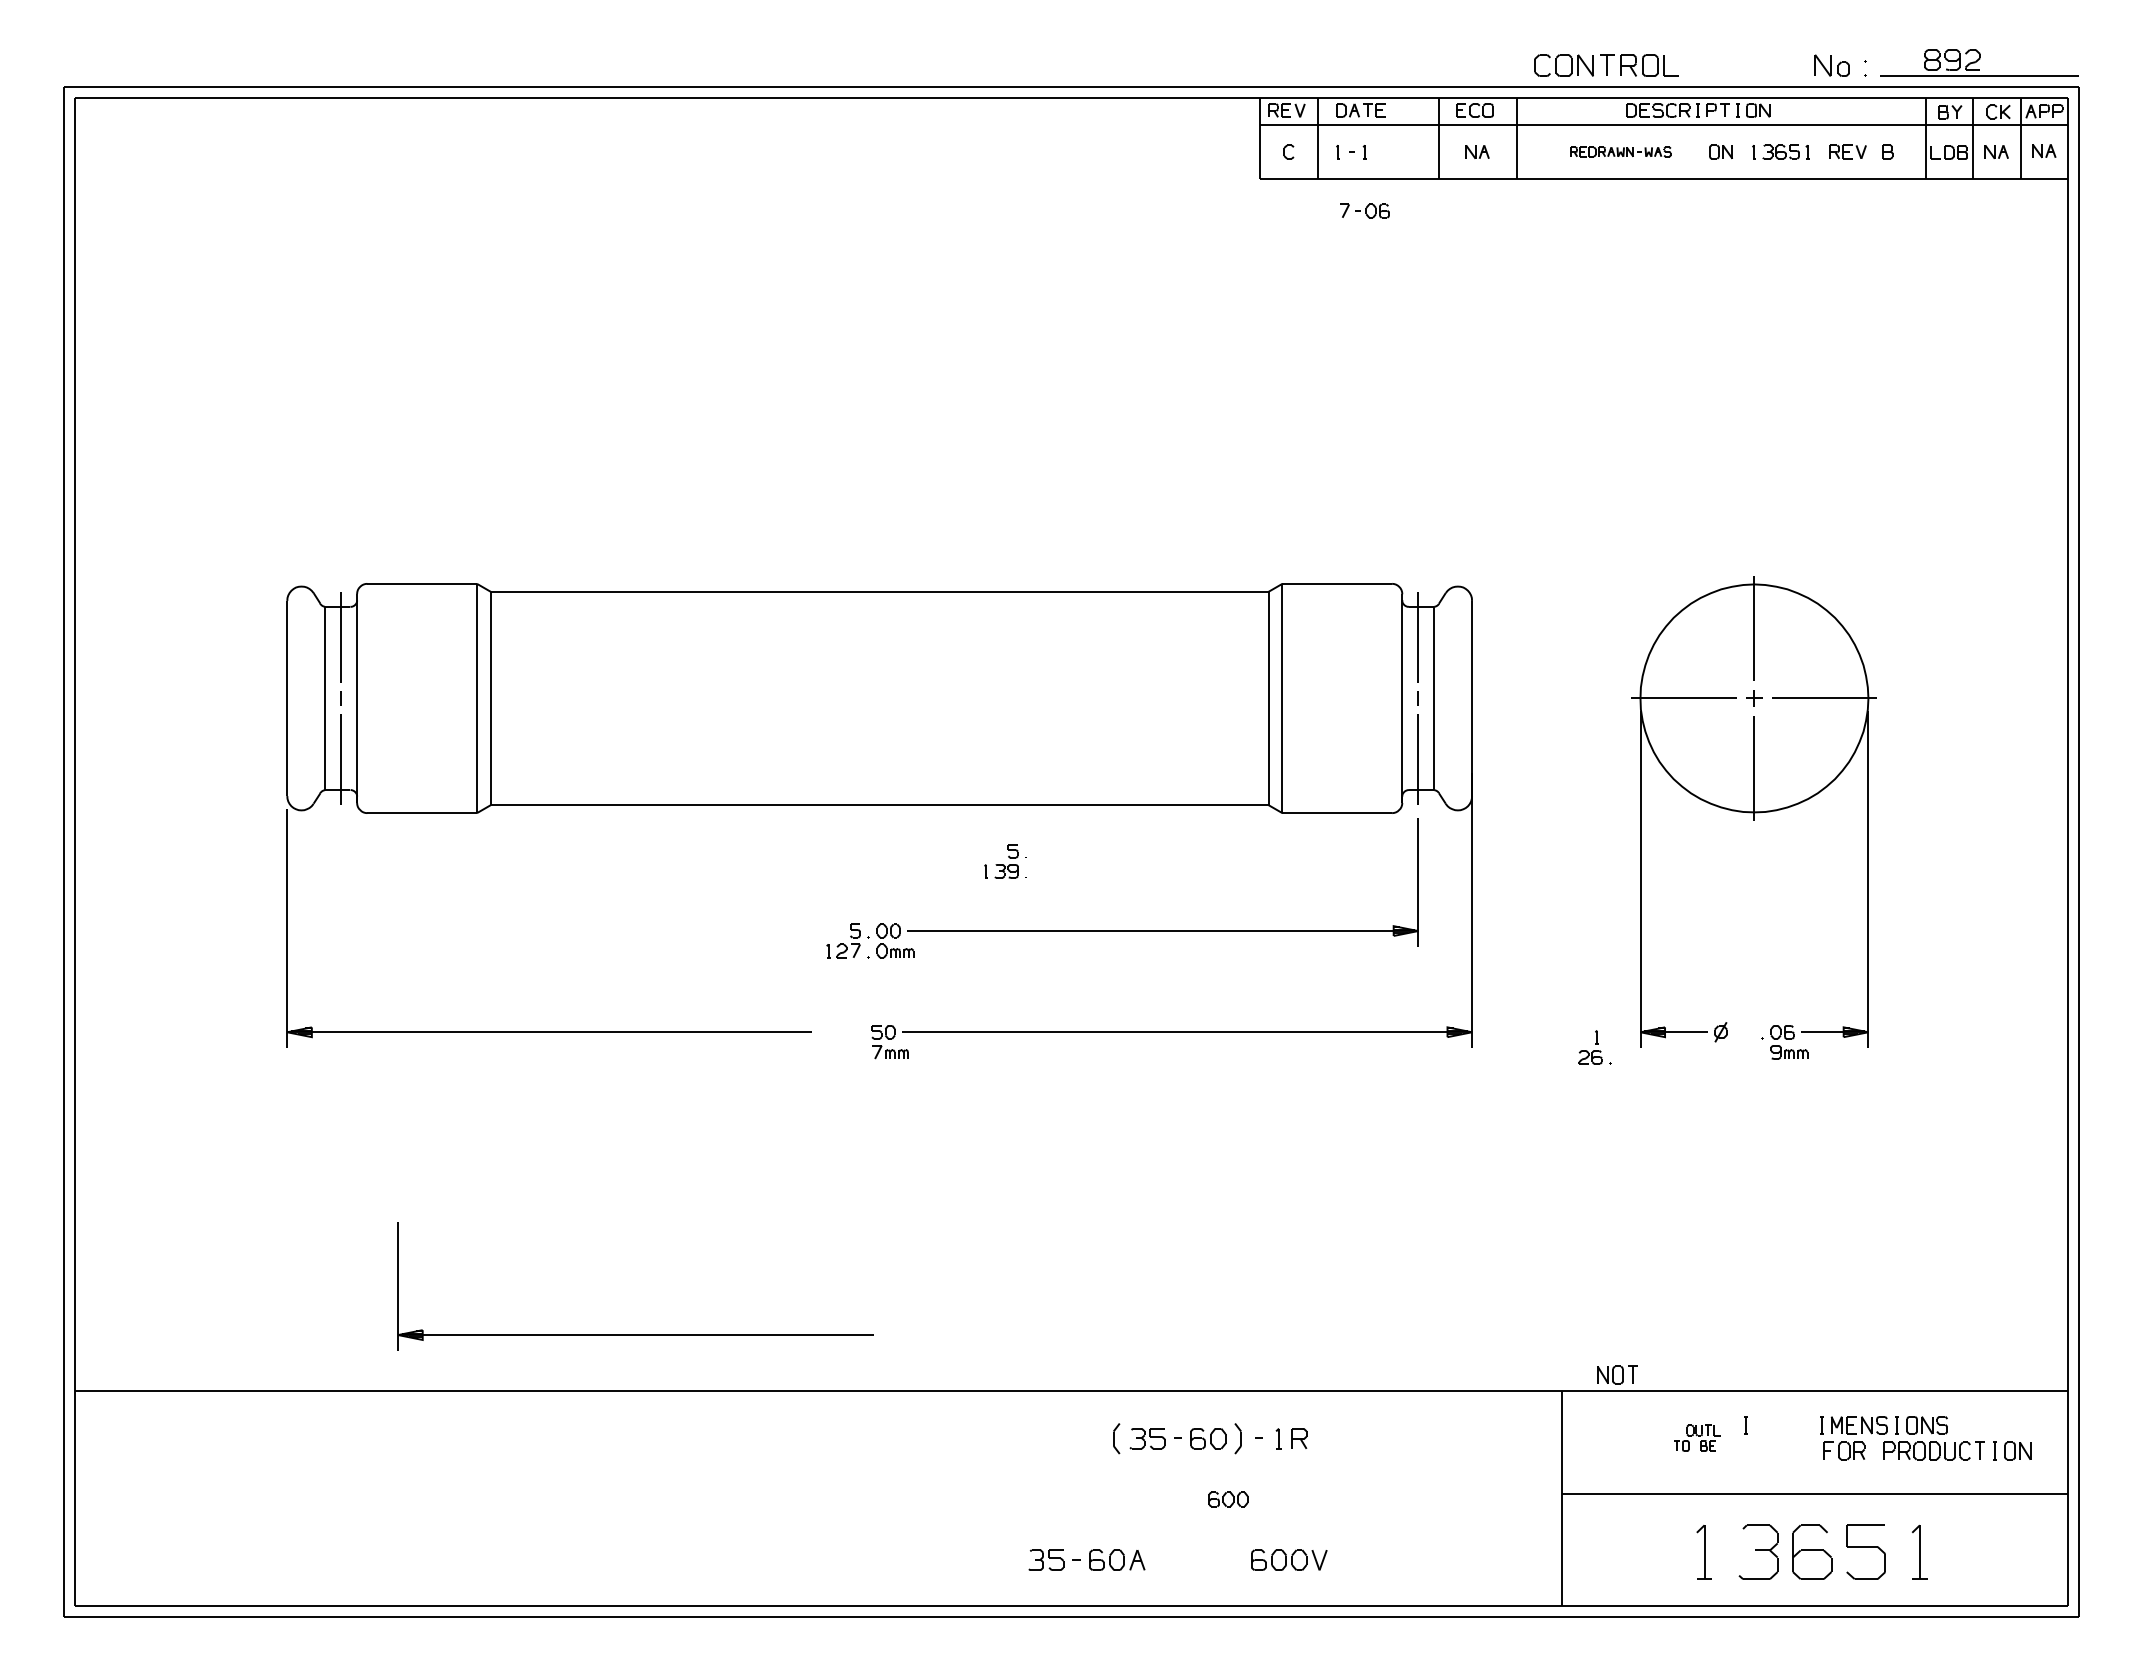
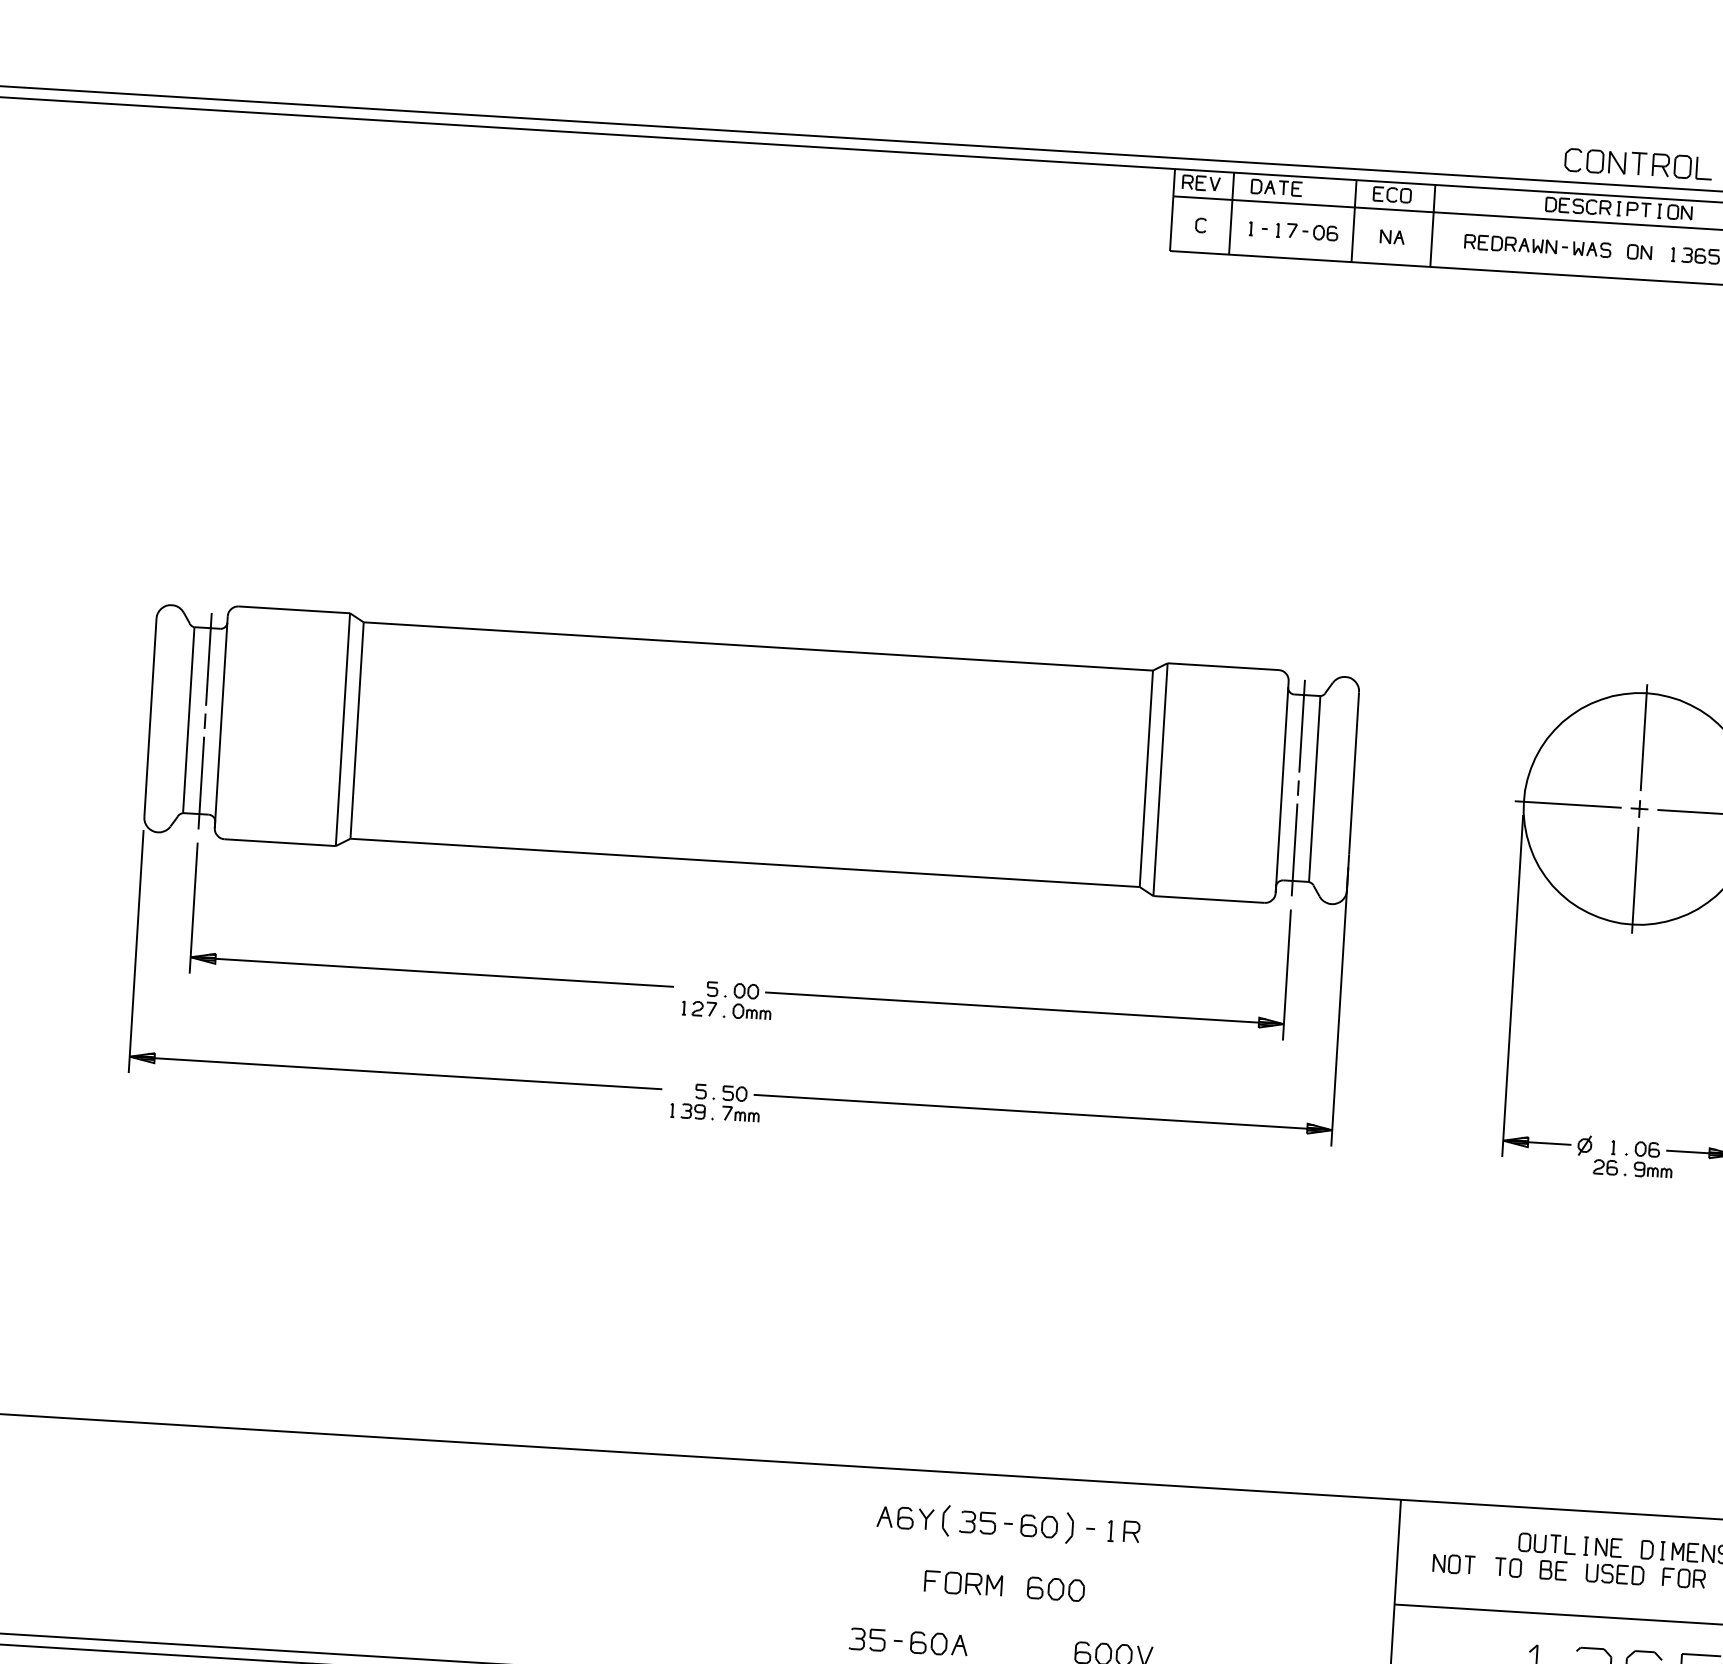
part: (1606, 65) -> (1638, 164), moved
part: (1620, 151) -> (1537, 245), size x1.43
part: (1364, 210) -> (1312, 231), moved
part: (1005, 861) -> (692, 1101), moved
part: (1594, 1047) -> (1610, 1157), moved
part: (635, 1334) -> (431, 971), moved
part: (1617, 1374) -> (1453, 1563), moved
part: (1076, 1438) -> (905, 1518), added
part: (1696, 1438) -> (1534, 1556), size x1.67
part: (1780, 1438) -> (1620, 1561), added
part: (1137, 1499) -> (963, 1583), added
part: (1228, 1499) -> (1056, 1589), size x1.43

